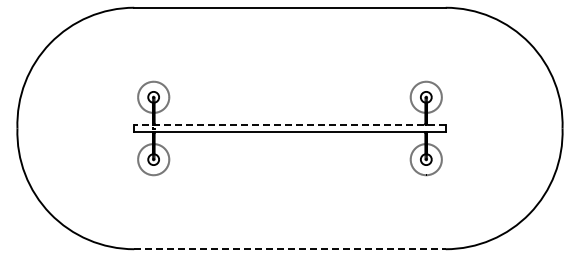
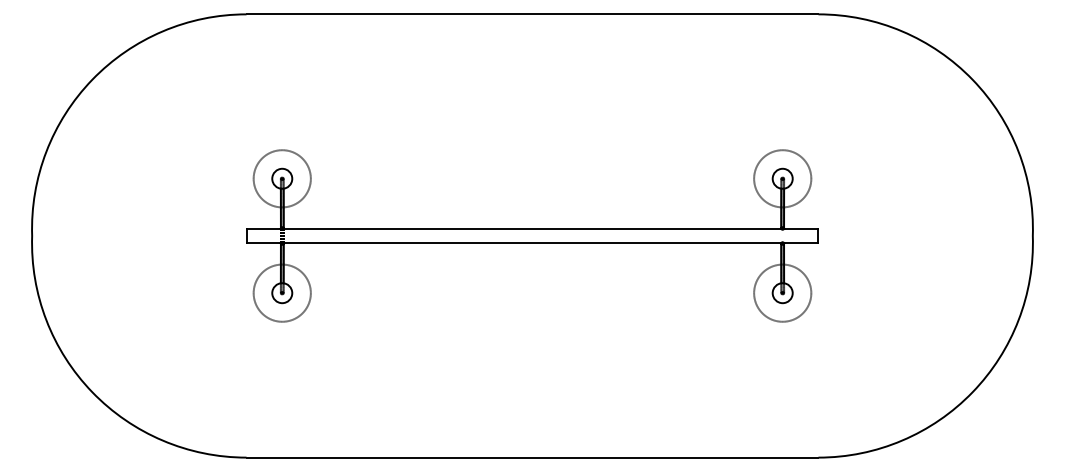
line: (289, 124) -> (531, 228), dashed -> solid
line: (289, 249) -> (531, 458), dashed -> solid

